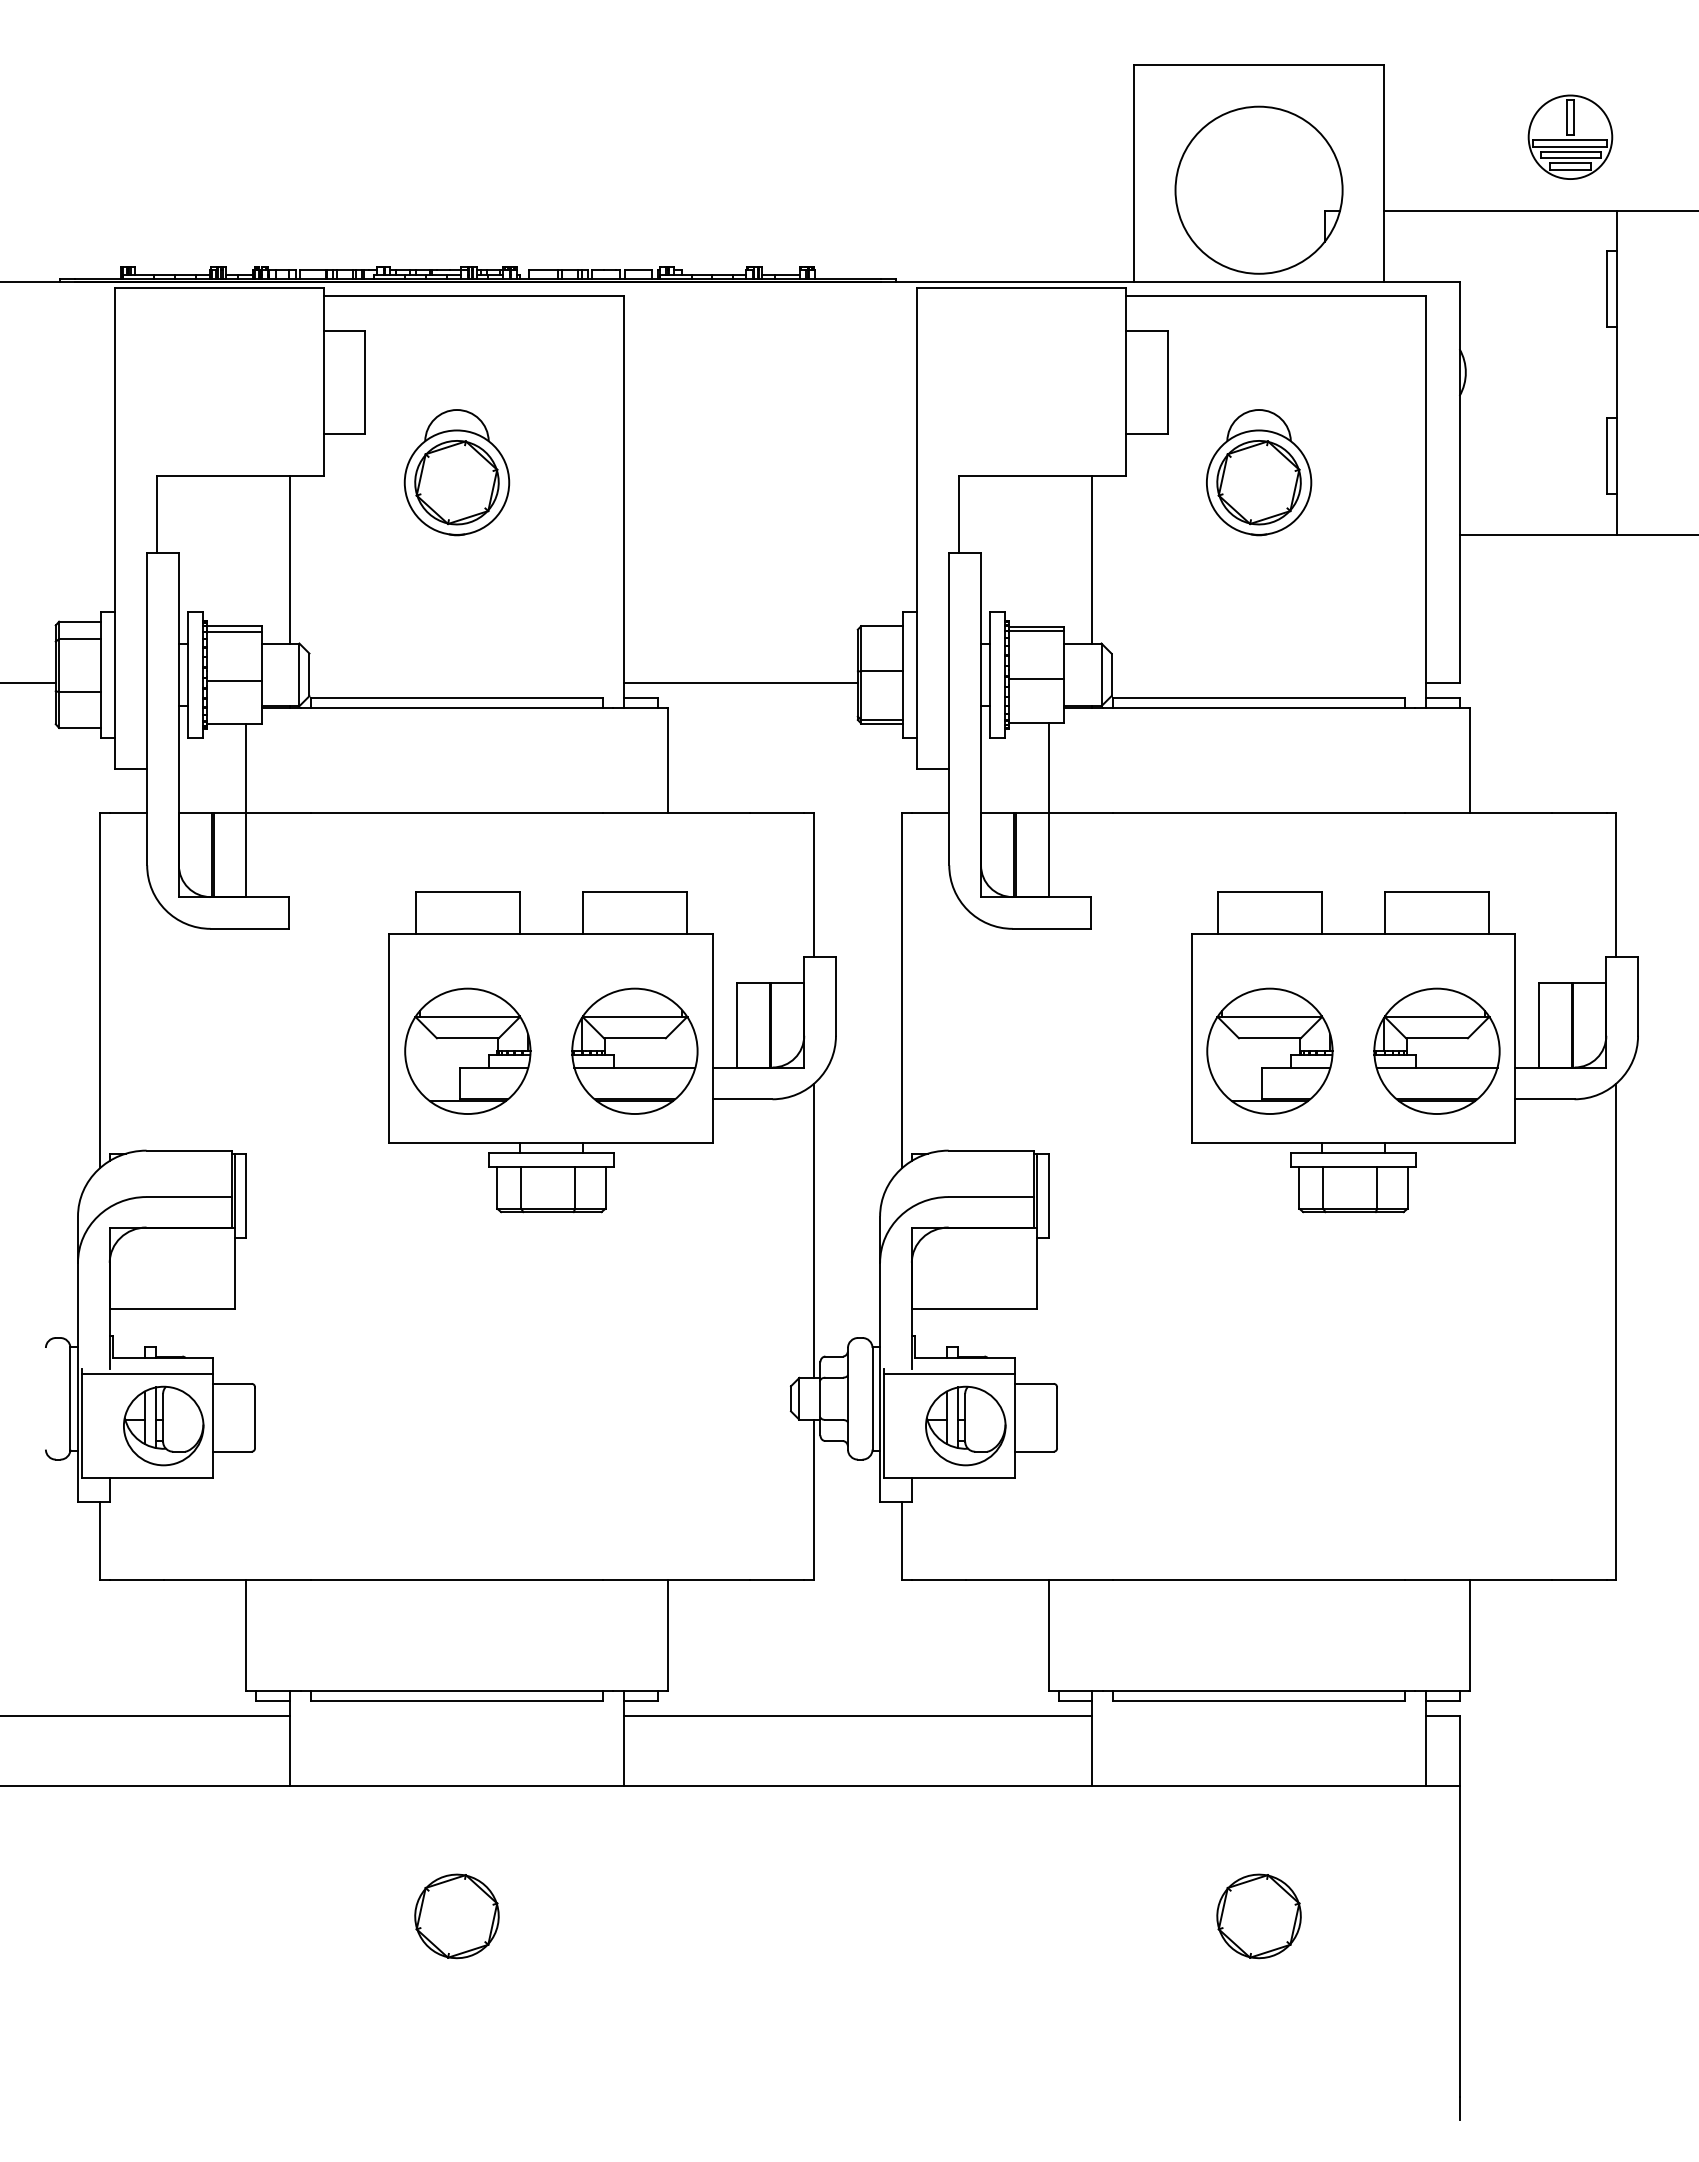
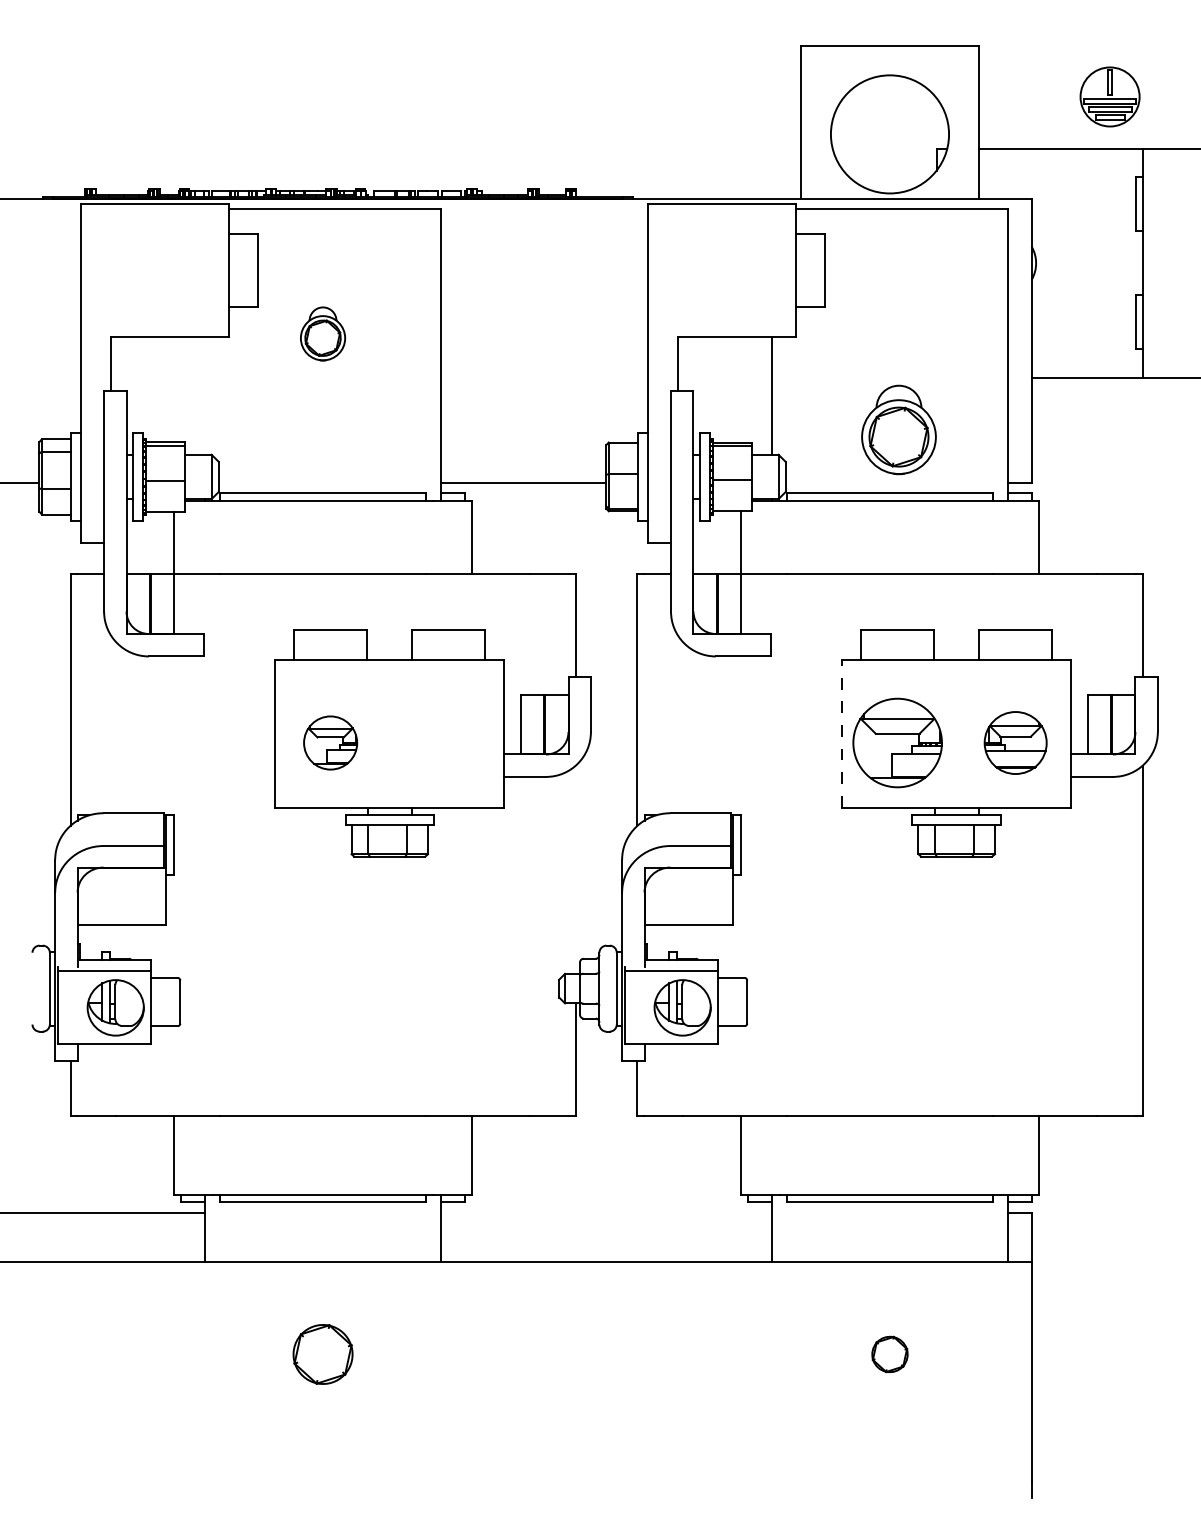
part: (456, 471) -> (322, 333), size x0.6
part: (1258, 471) -> (898, 429), moved
line: (289, 559) -> (204, 395), removed
line: (1191, 1037) -> (842, 733), solid -> dashed
part: (467, 1050) -> (330, 742), size x0.6
part: (634, 1050) -> (448, 742), removed
part: (1436, 1050) -> (1015, 742), size x0.7
line: (814, 1230) -> (575, 869), removed
line: (857, 1715) -> (606, 1212), removed
part: (1258, 1916) -> (889, 1354), size x0.6

